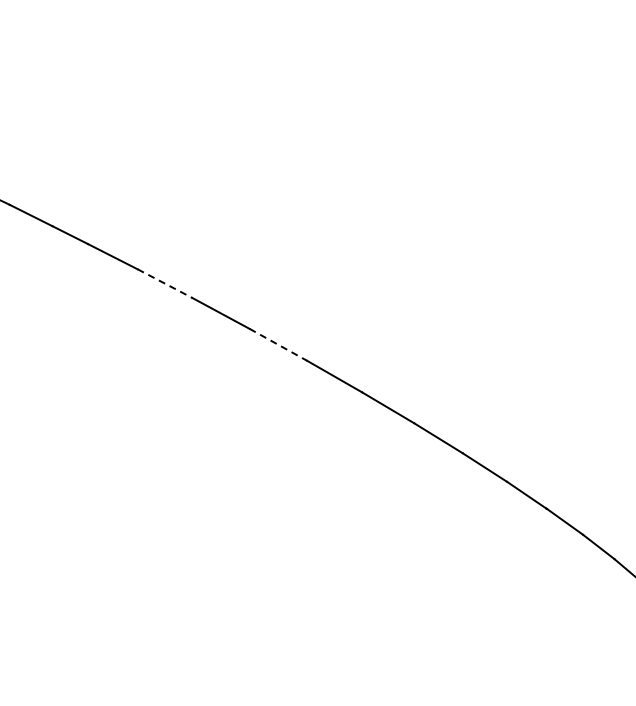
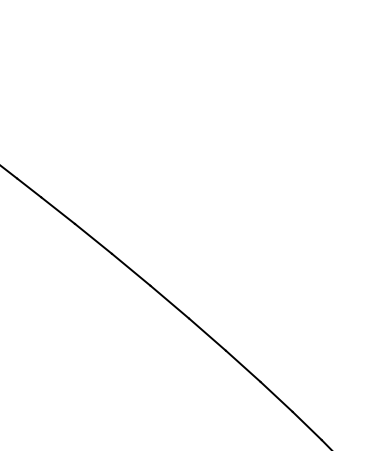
line: (165, 283) -> (93, 238), dashed -> solid
line: (278, 344) -> (169, 301), dashed -> solid

